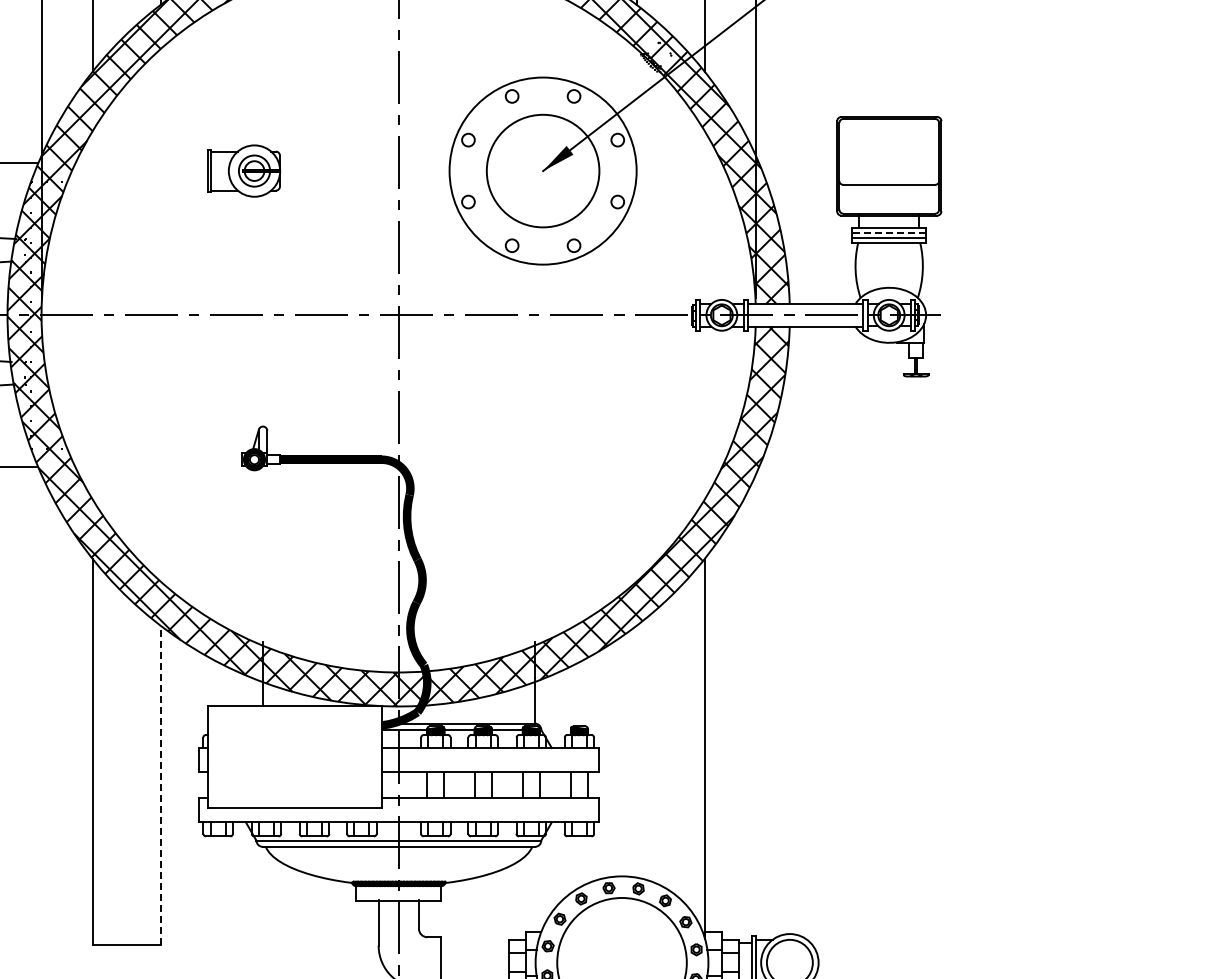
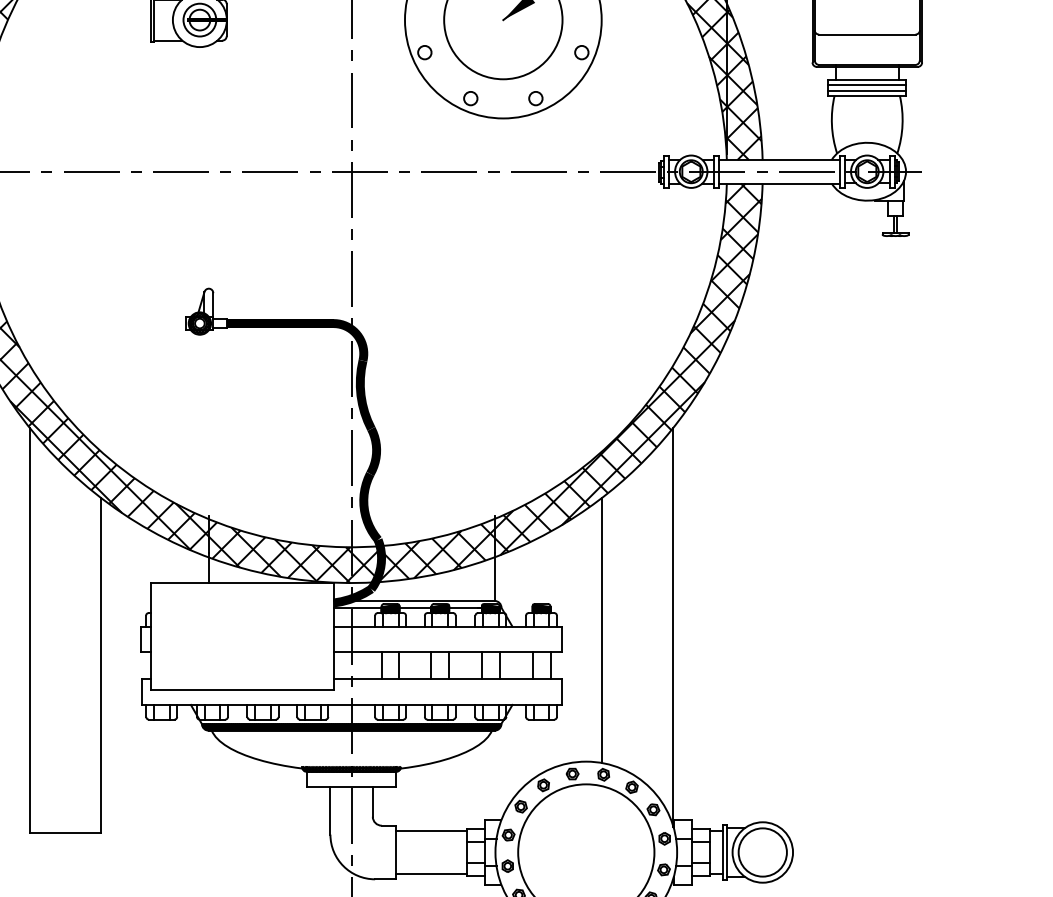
line: (889, 233) -> (867, 85), dashed -> solid
line: (636, 751) -> (601, 630), added
line: (160, 784) -> (101, 665), dashed -> solid
hatch: (398, 843) -> (351, 727), added
line: (474, 942) -> (431, 831), added

